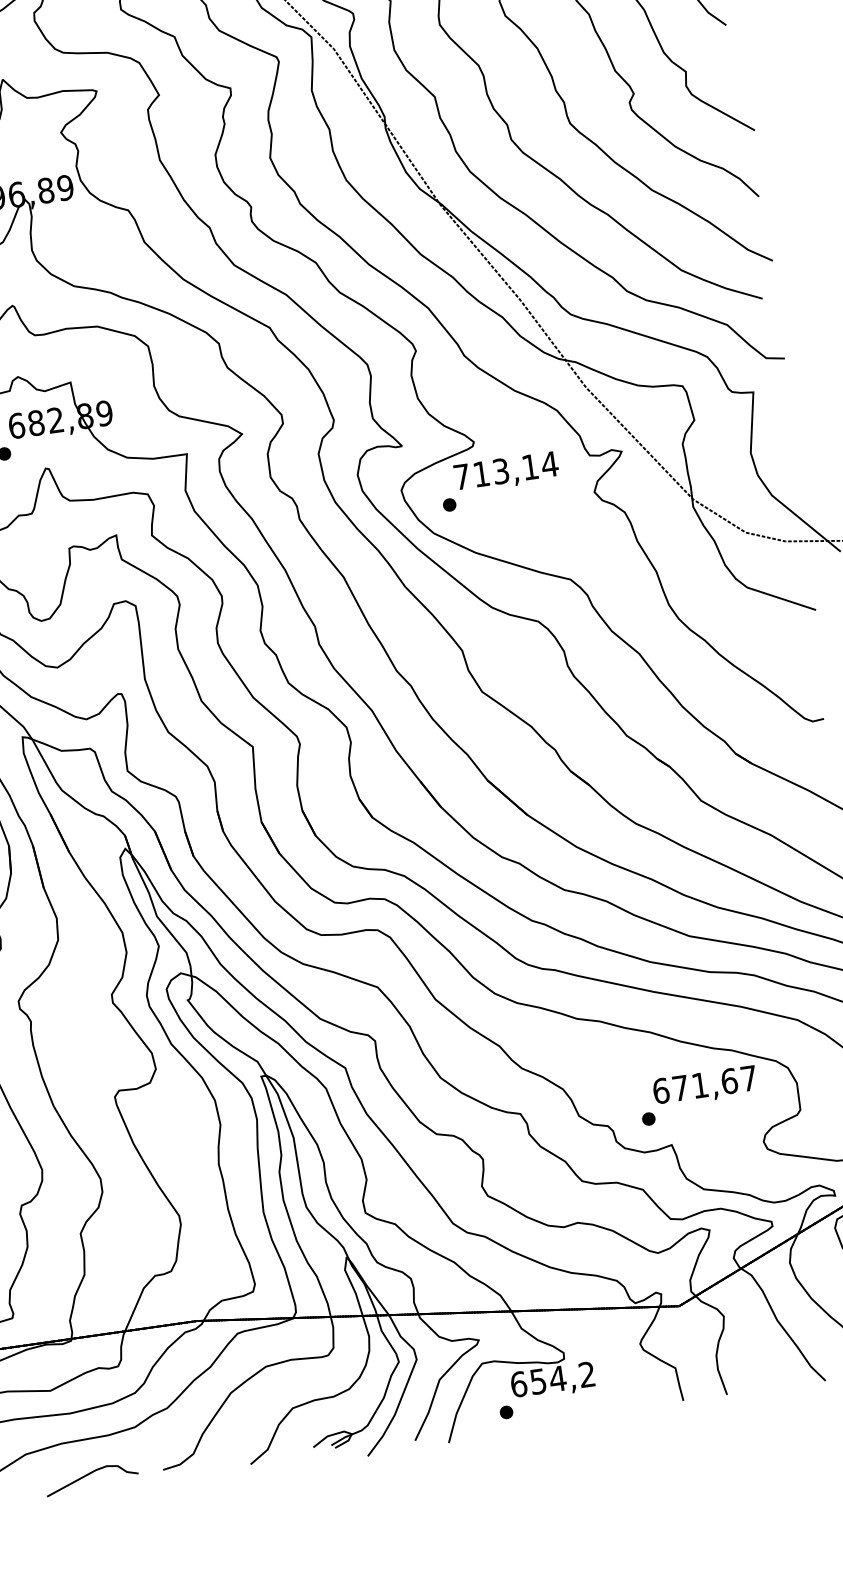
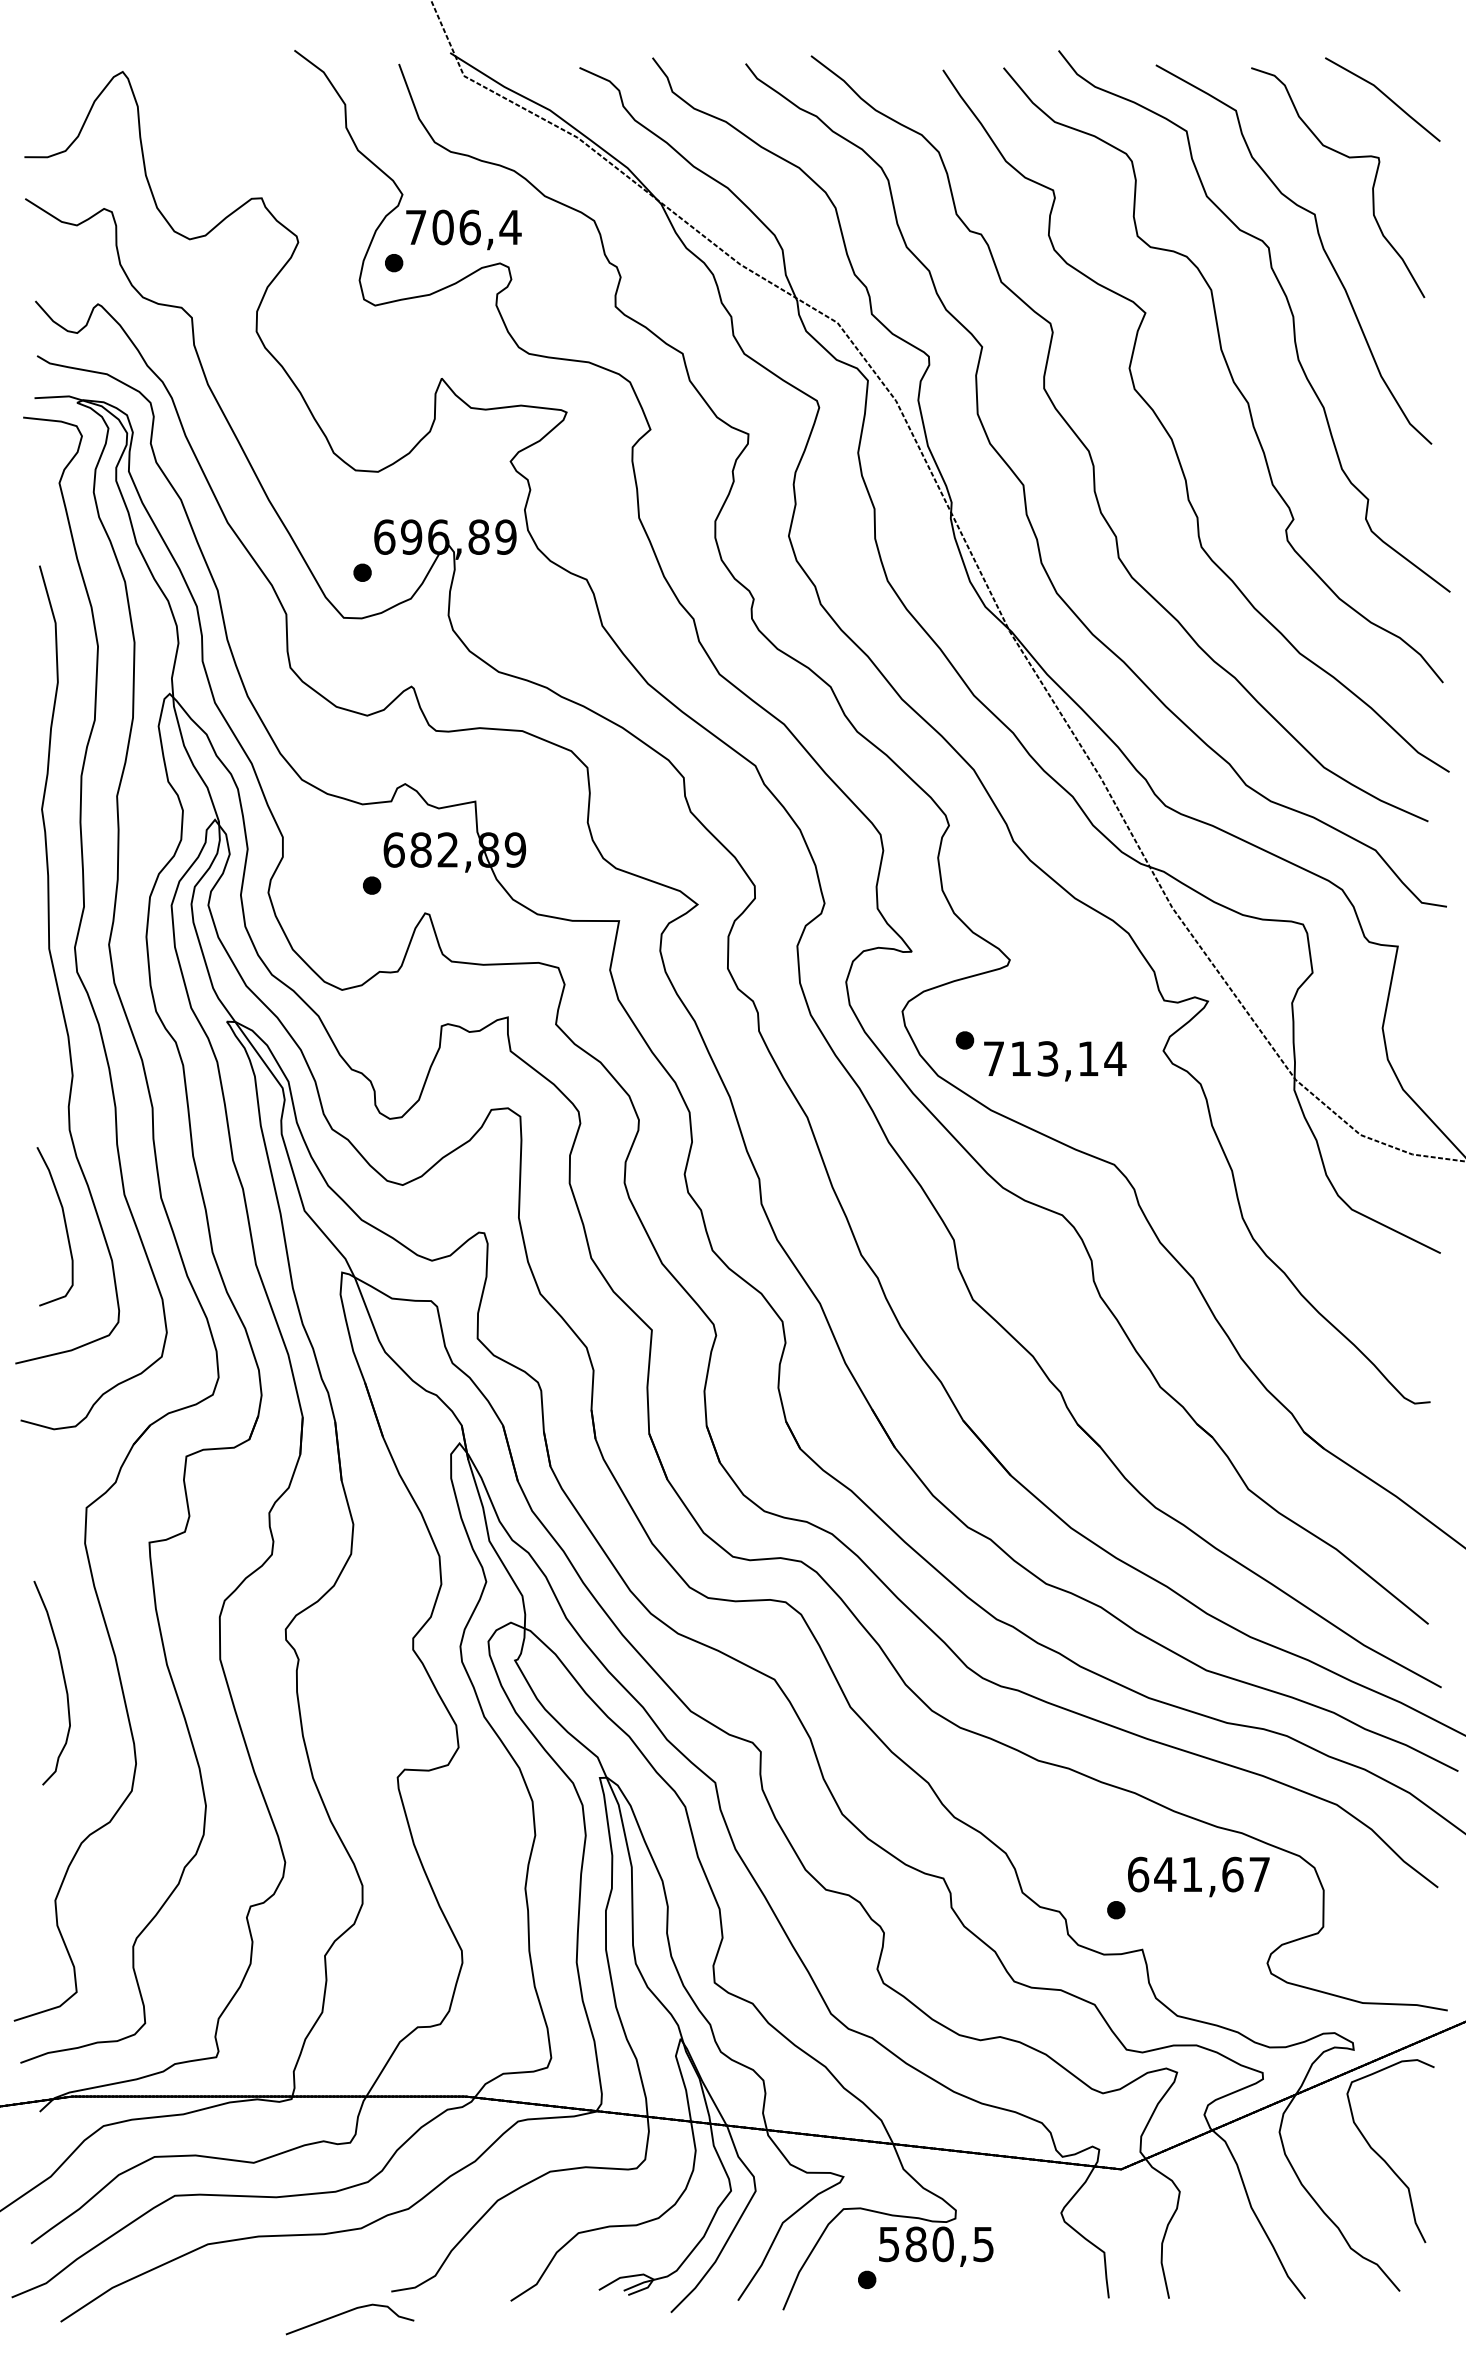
text: (506, 472) -> (1055, 1061), moved
text: (680, 1088) -> (1165, 1874), 671,67 -> 641,67
text: (552, 1379) -> (935, 2244), 654,2 -> 580,5
curve: (90, 1474) -> (348, 2312), moved

